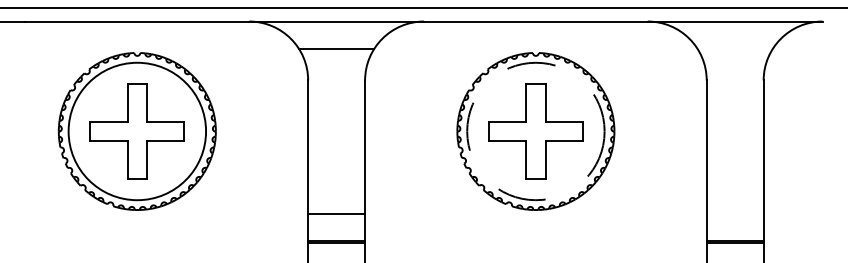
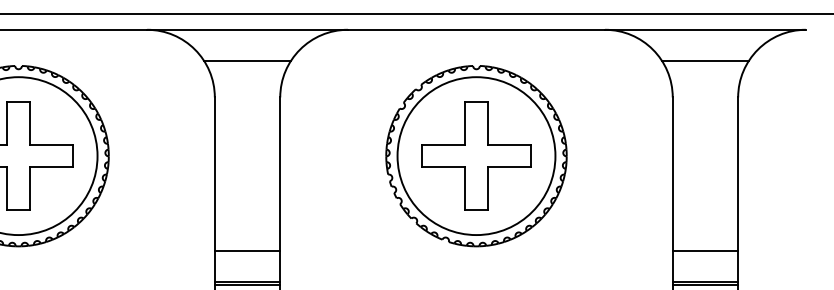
line: (734, 49) -> (704, 61), added
circle: (535, 131) -> (476, 156), dashed -> solid
line: (734, 213) -> (704, 250), added

